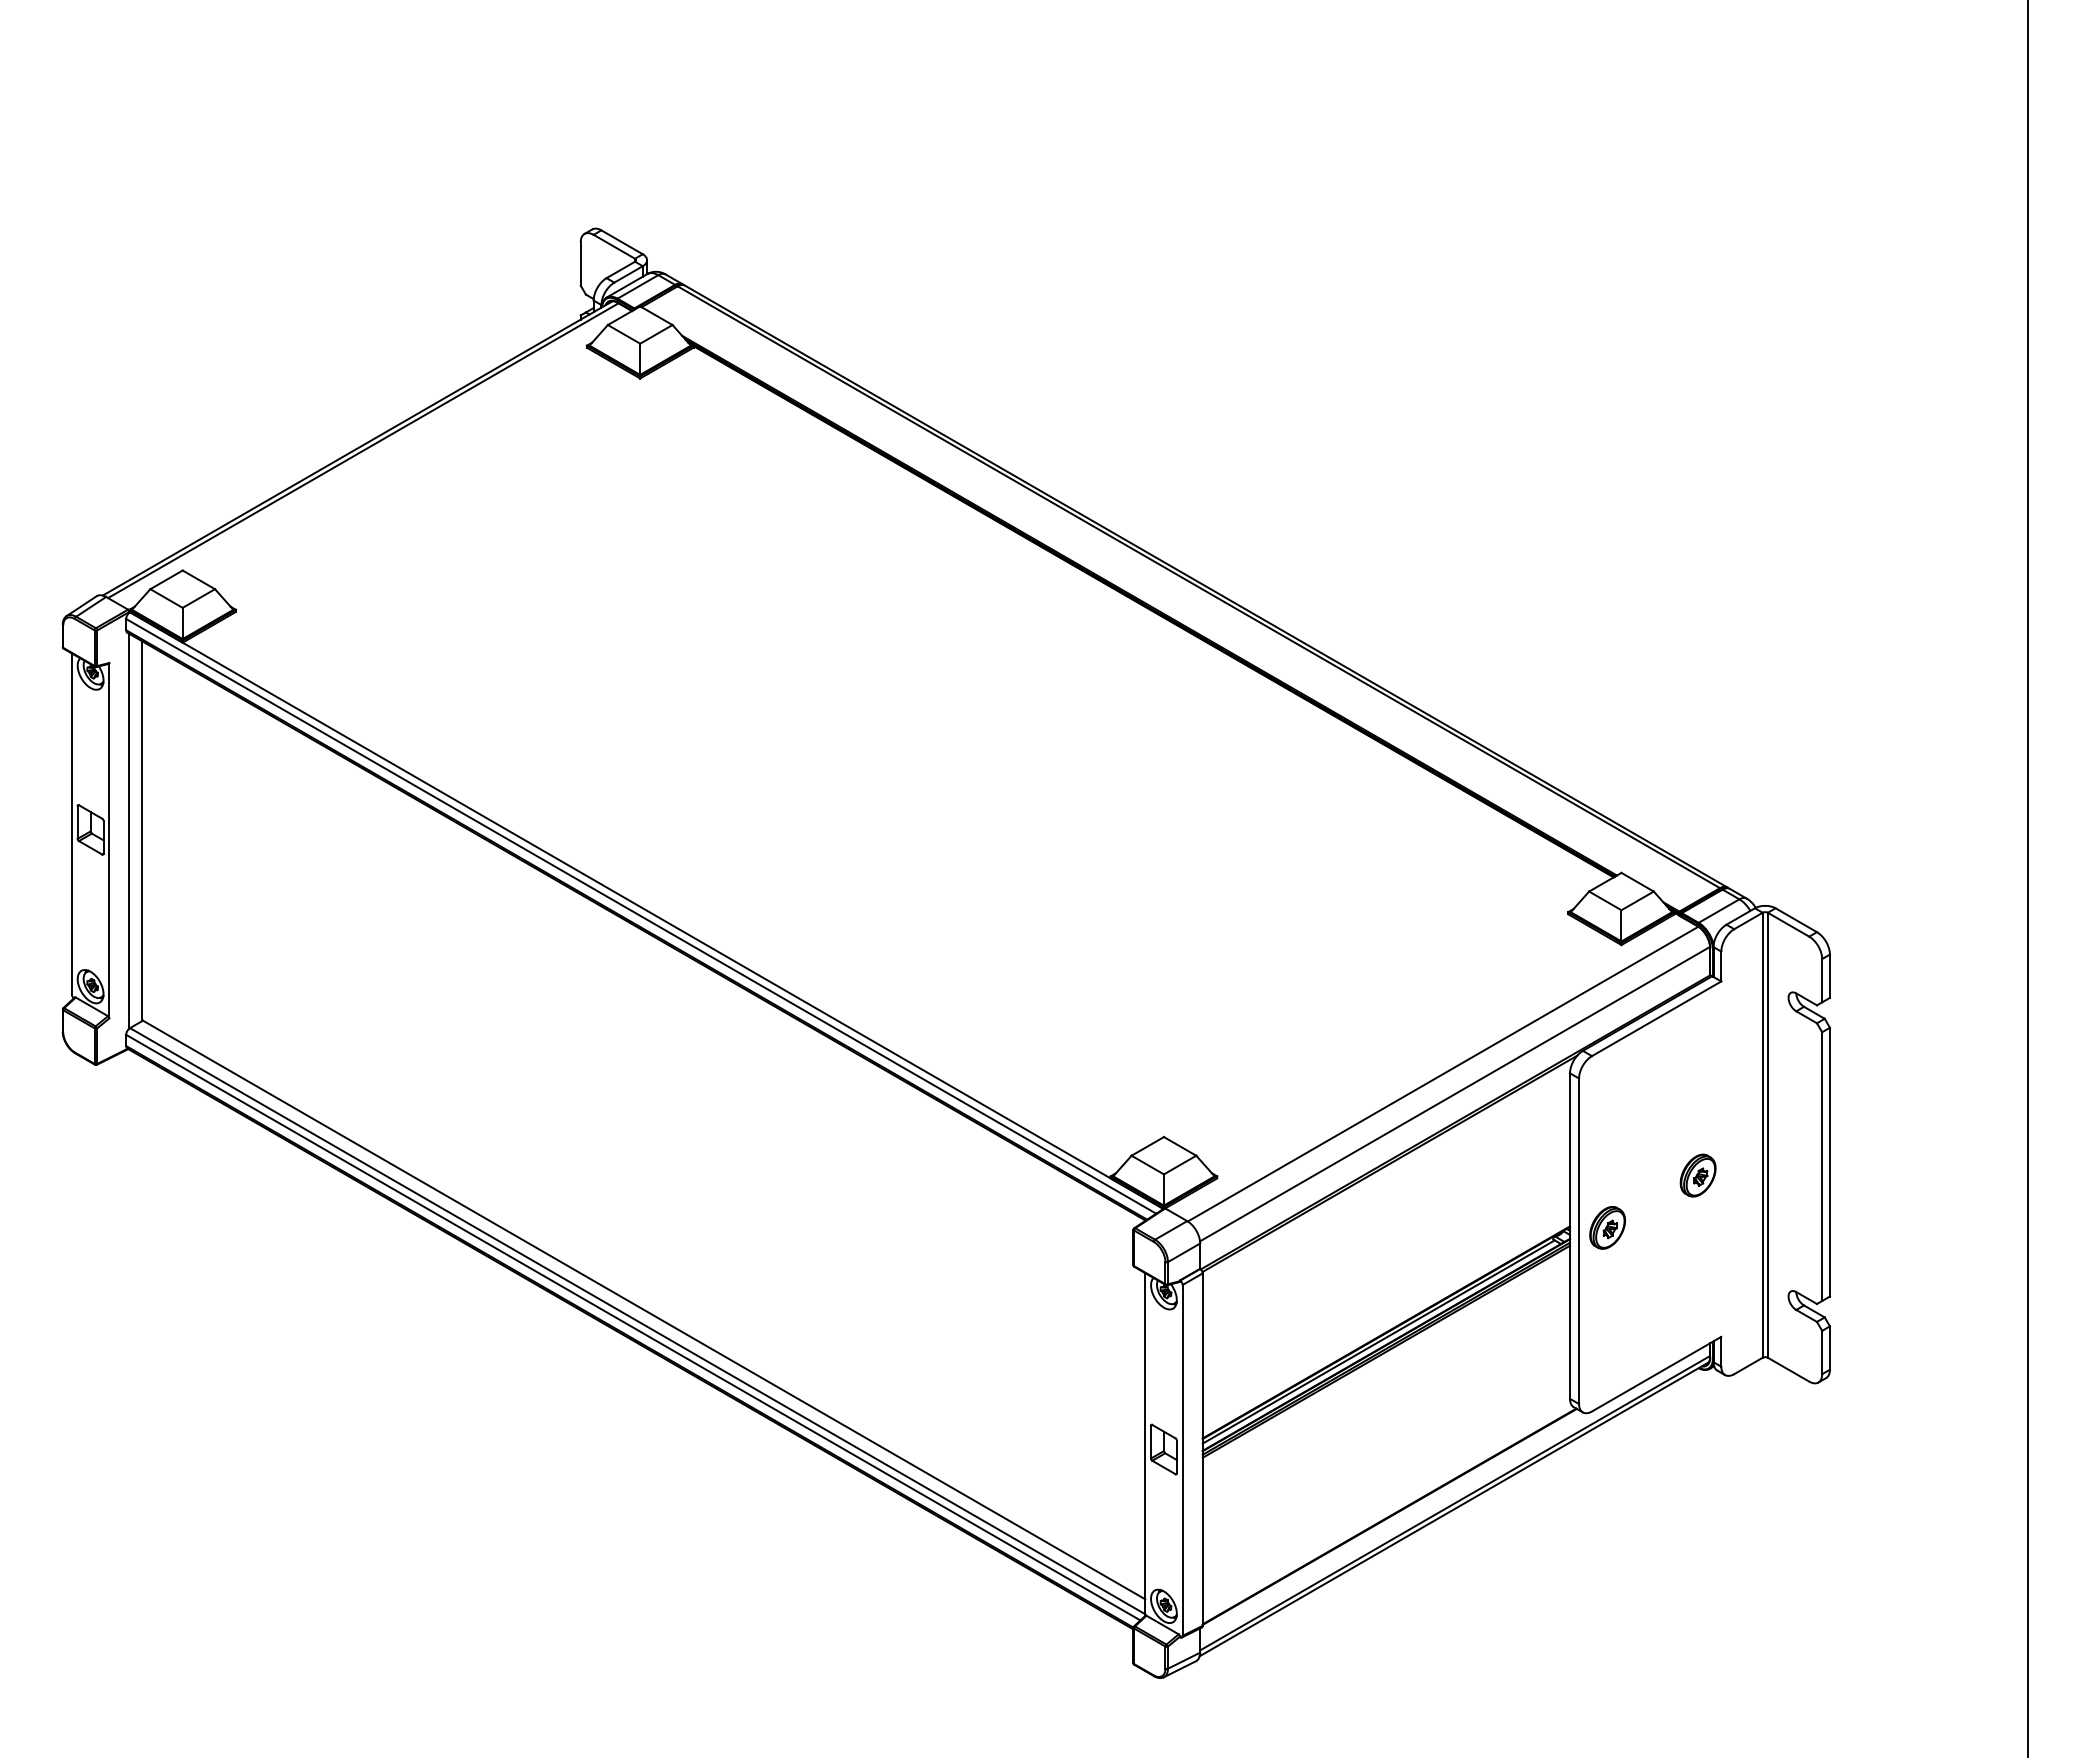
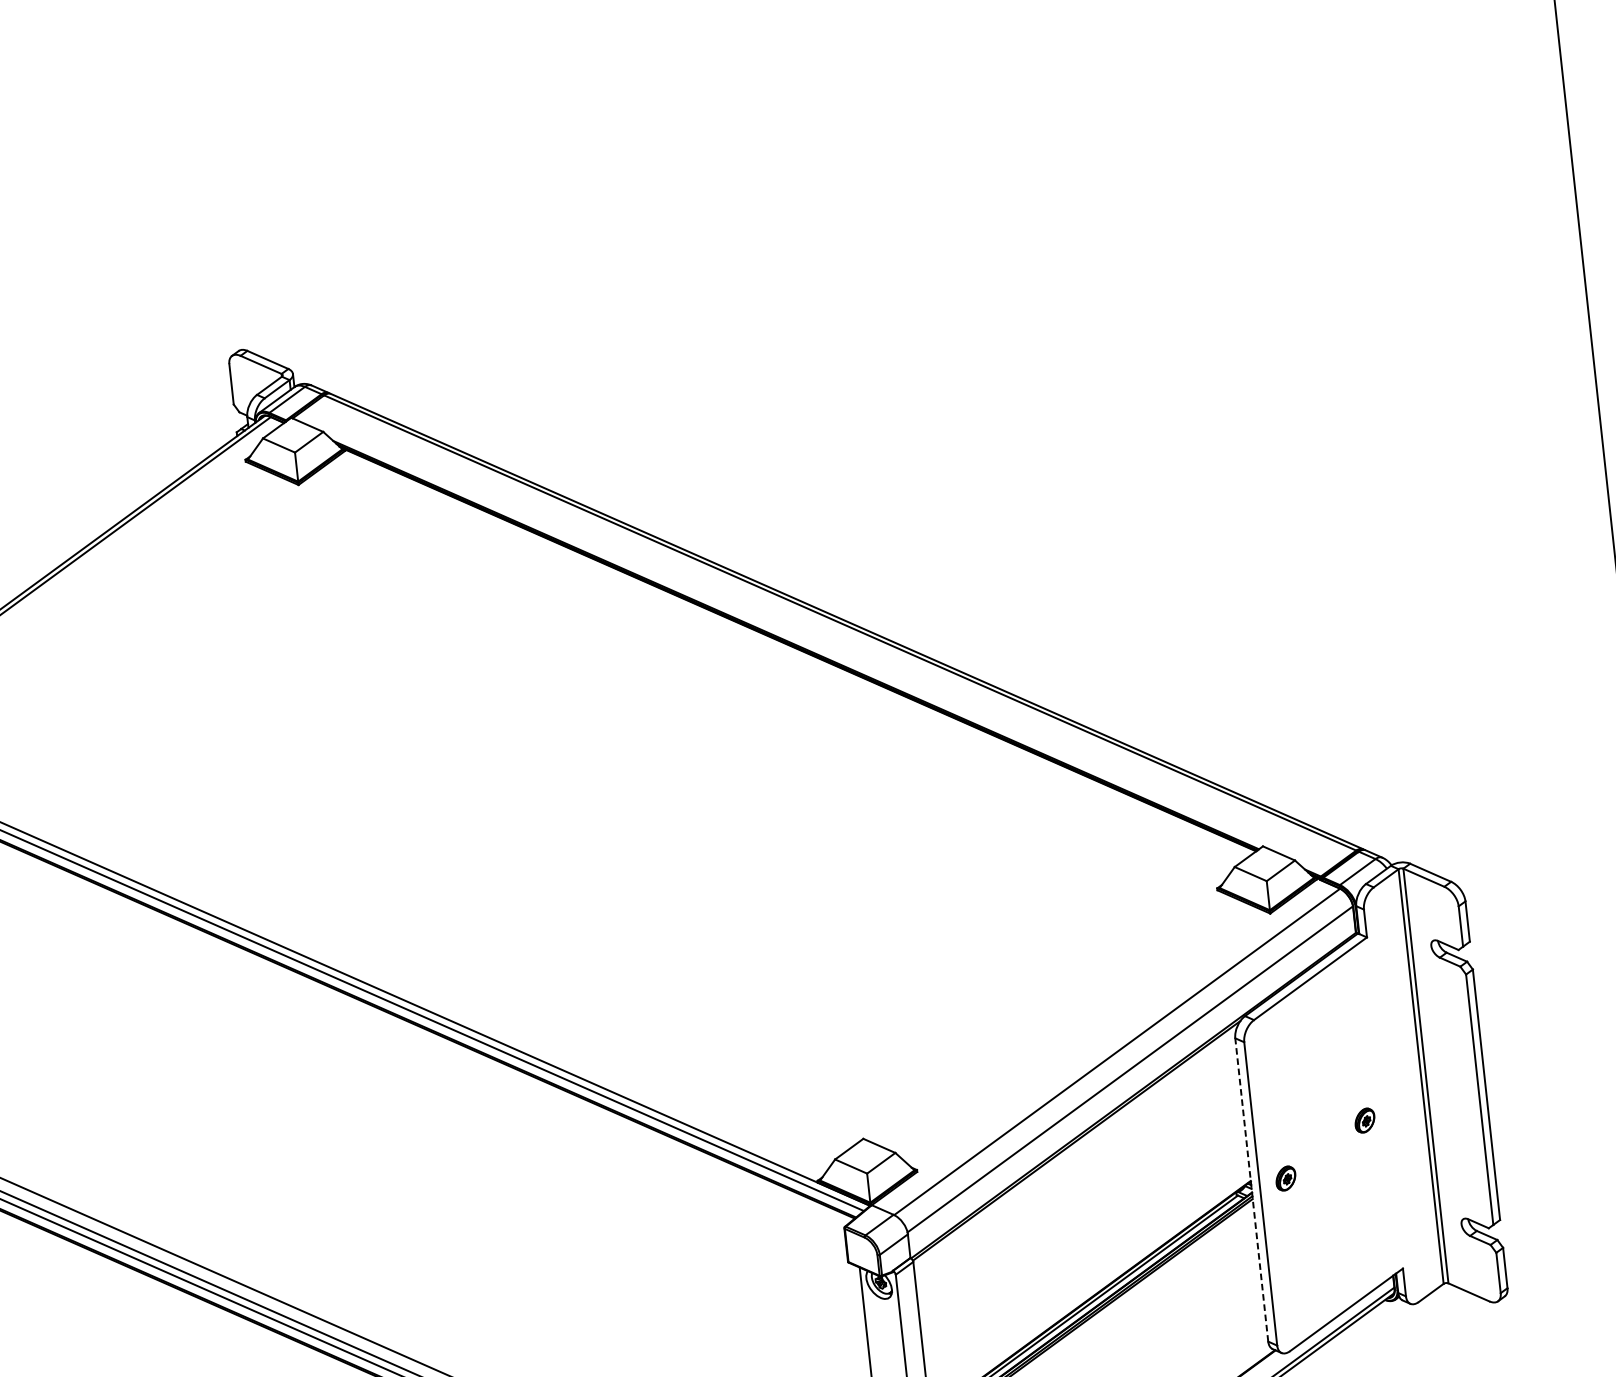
part: (1697, 1175) -> (1364, 1120), size x0.6
part: (1607, 1227) -> (1285, 1178), size x0.6
line: (1570, 1236) -> (1252, 1190), solid -> dashed

